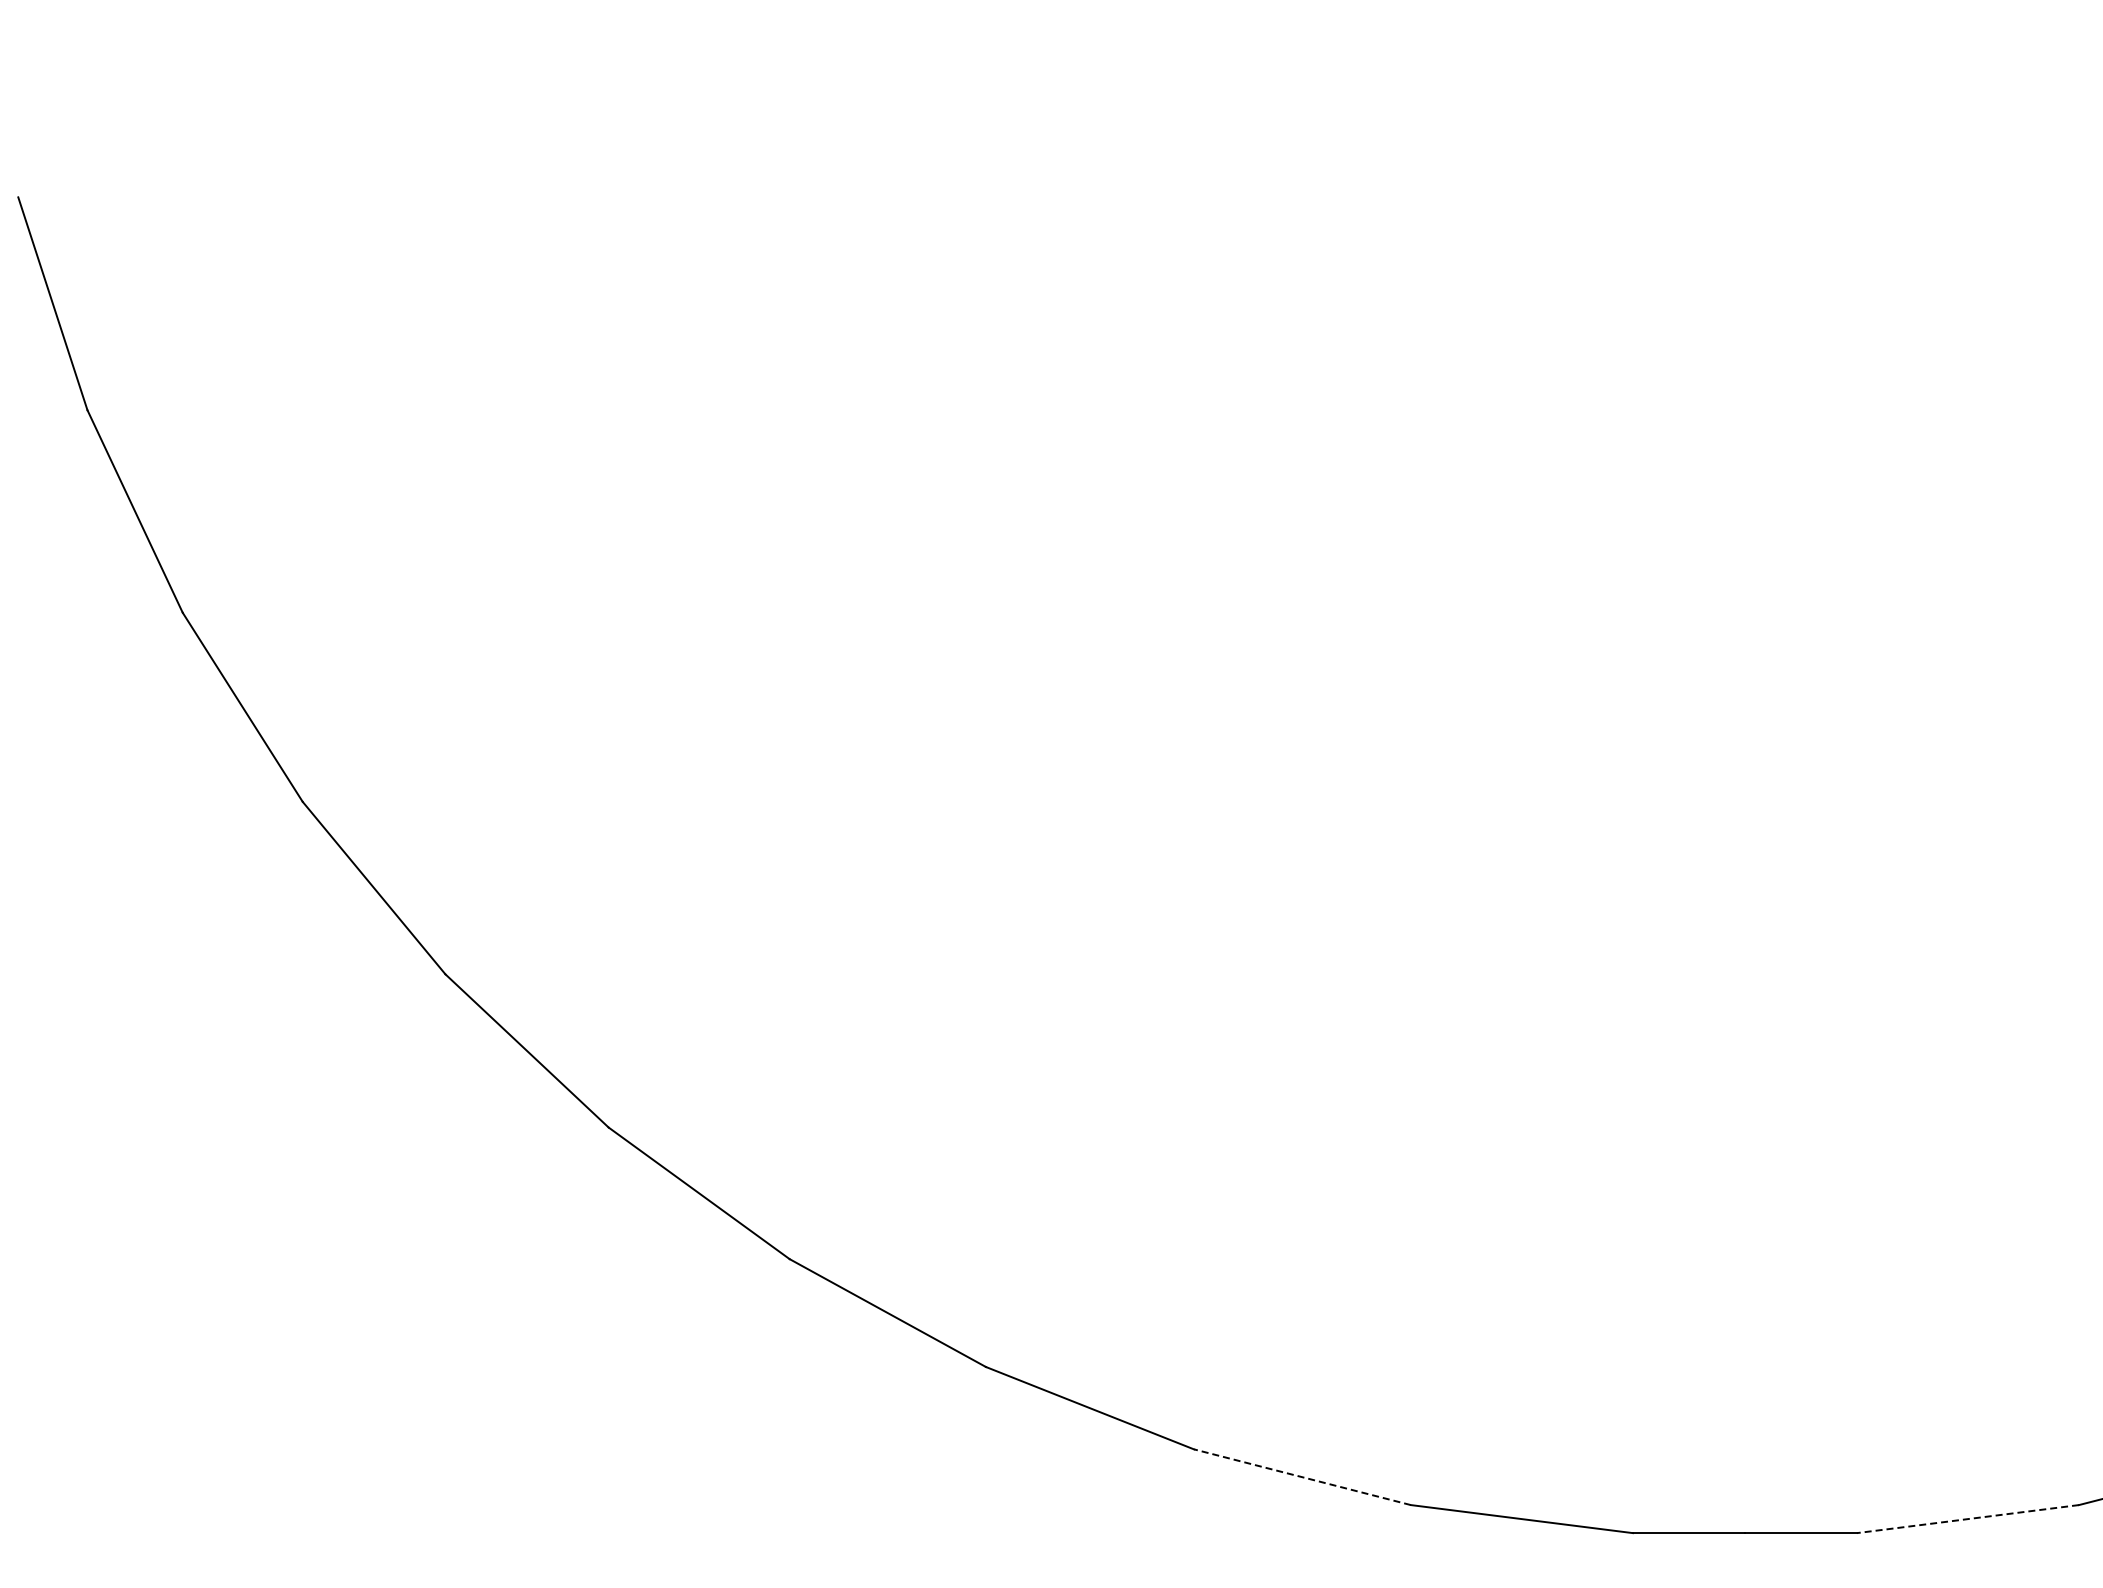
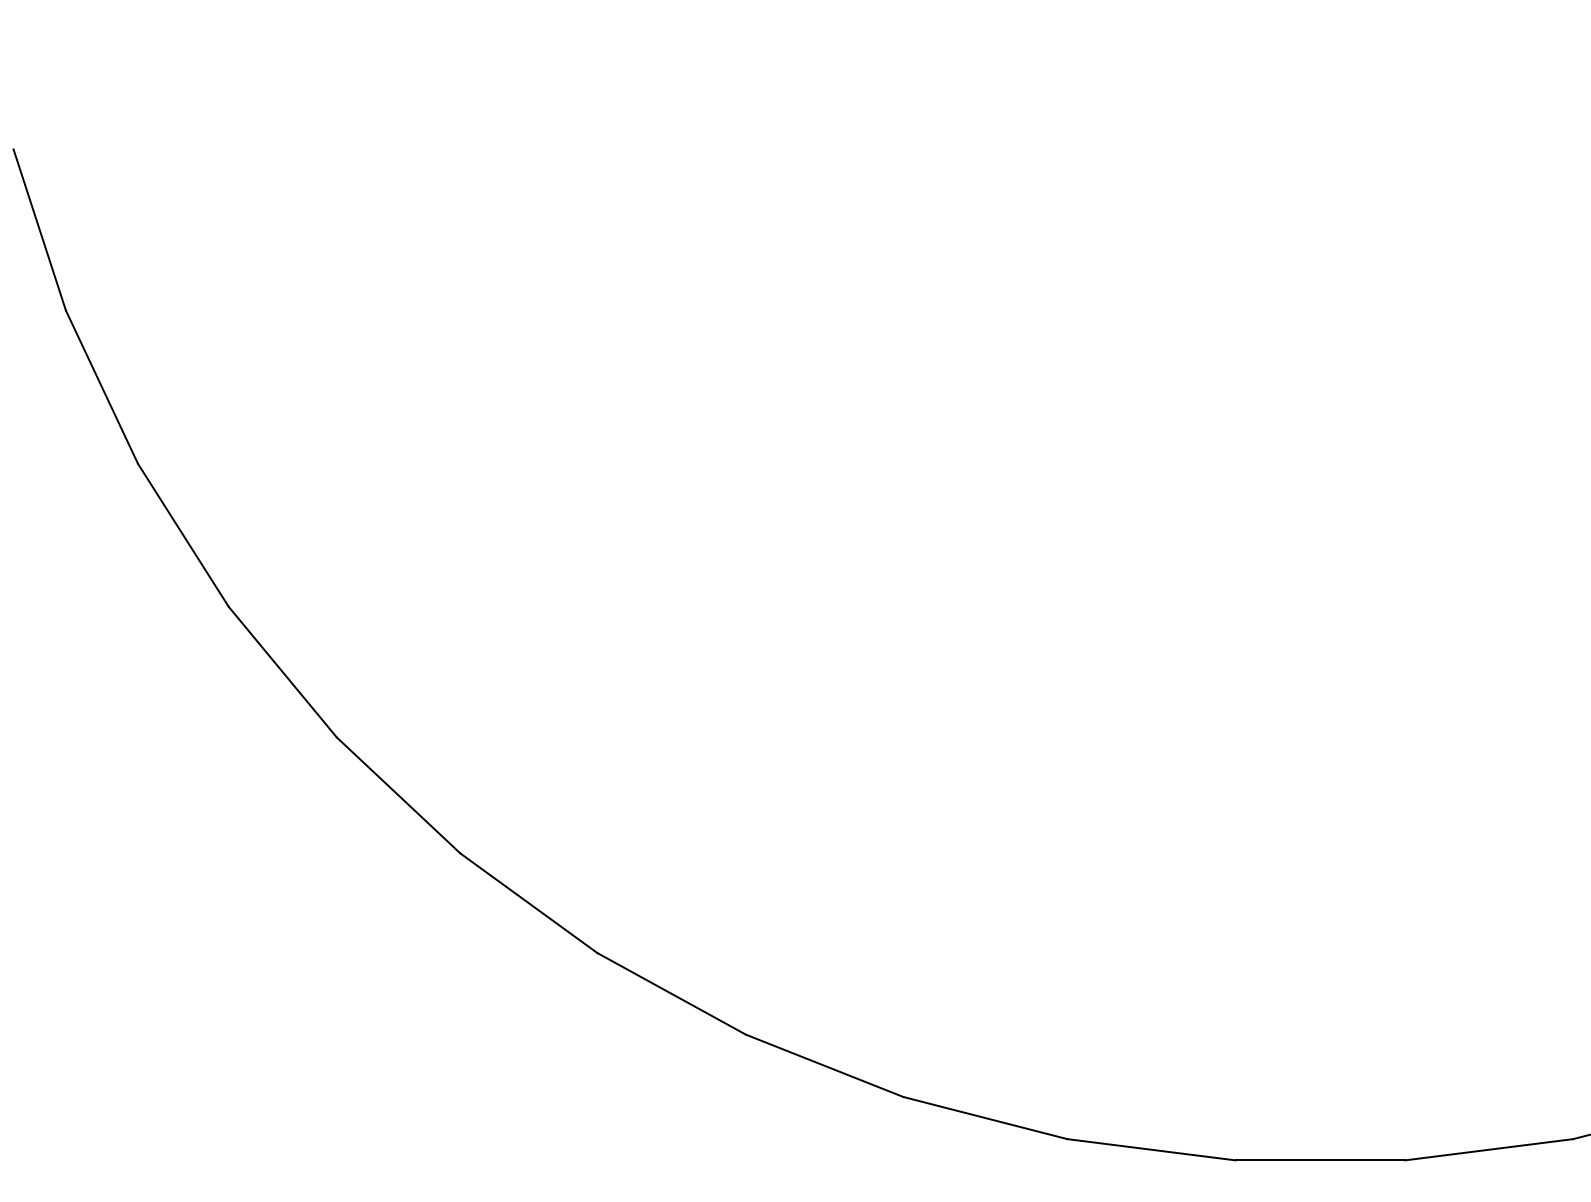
line: (1302, 1477) -> (985, 1118), dashed -> solid
line: (1967, 1519) -> (1488, 1150), dashed -> solid

